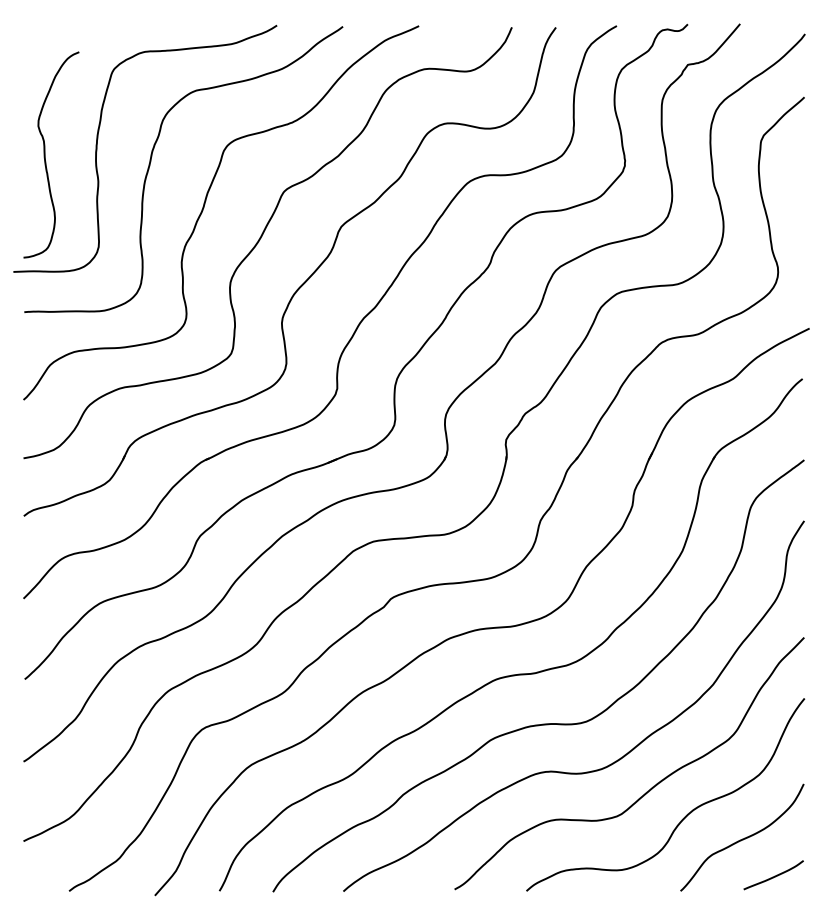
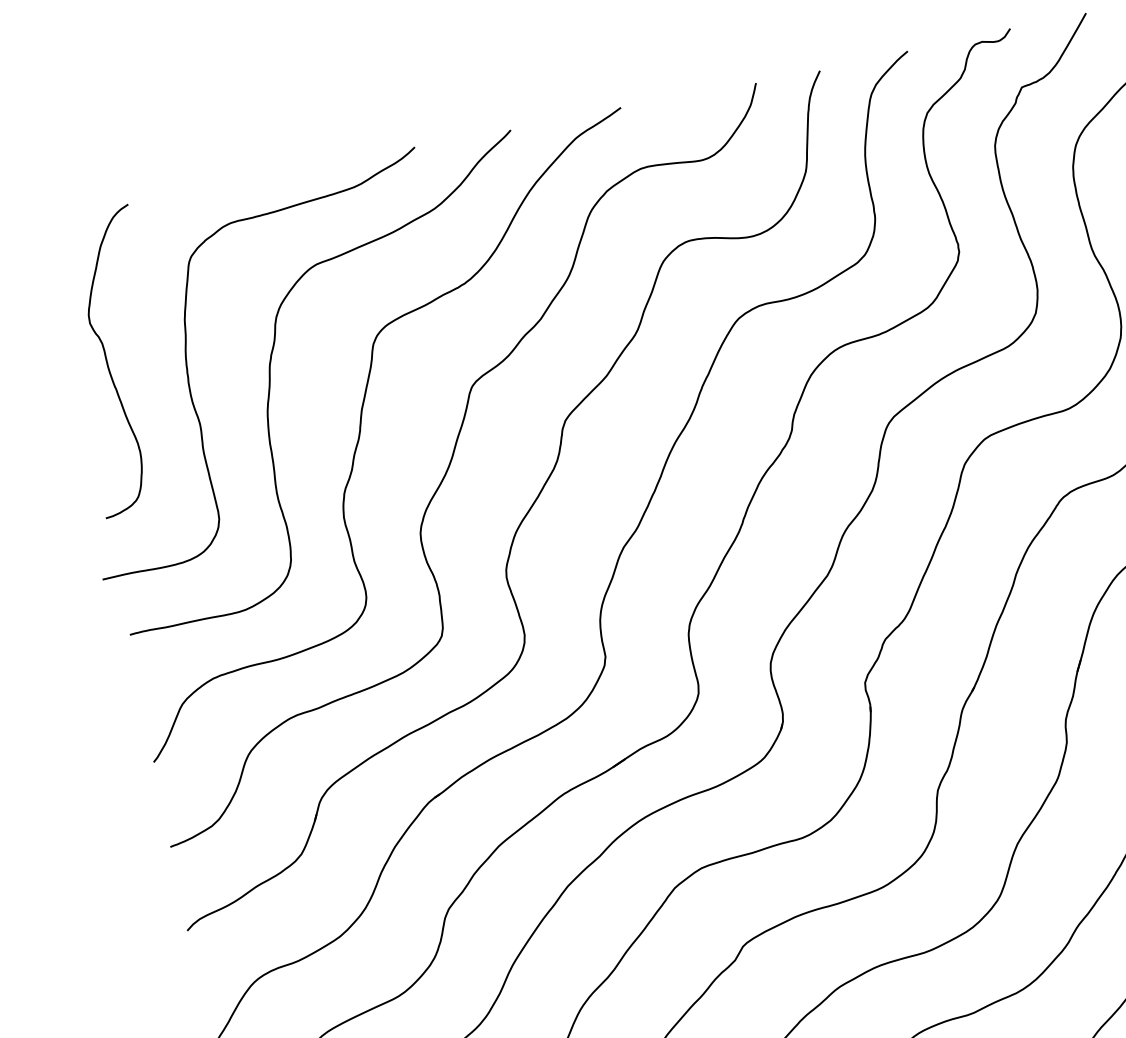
curve: (45, 154) -> (108, 362), moved

